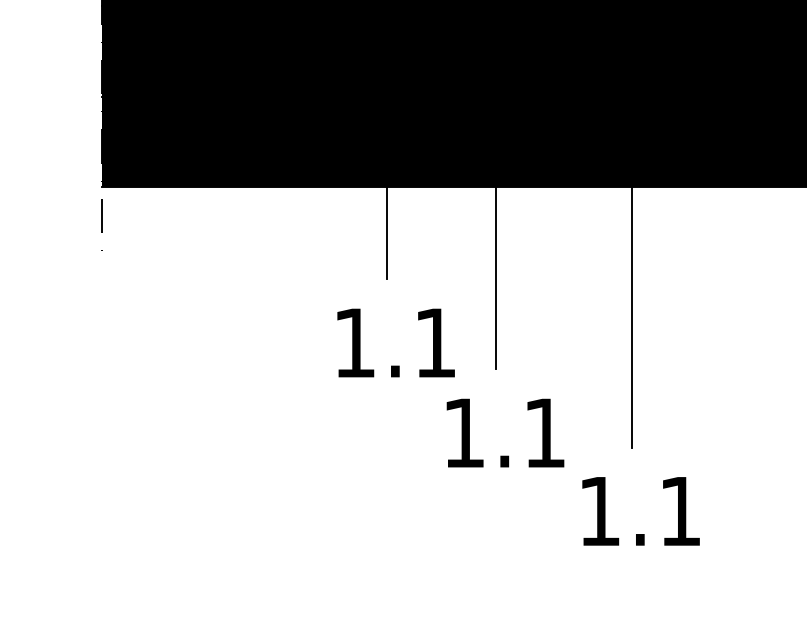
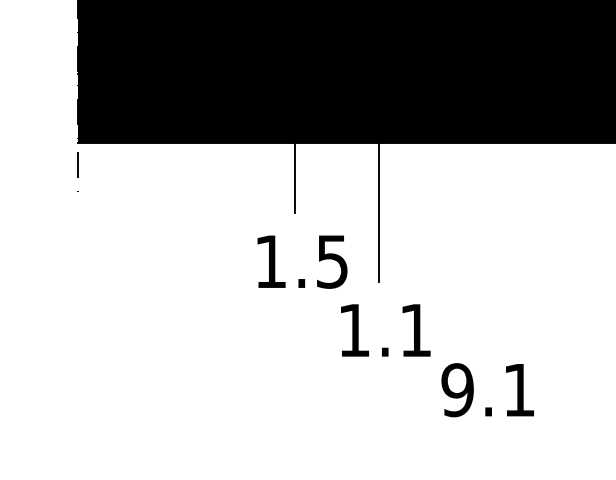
line: (631, 300) -> (481, 229), removed
text: (435, 343) -> (332, 262), 1.1 -> 1.5
text: (599, 510) -> (457, 389), 1.1 -> 9.1

